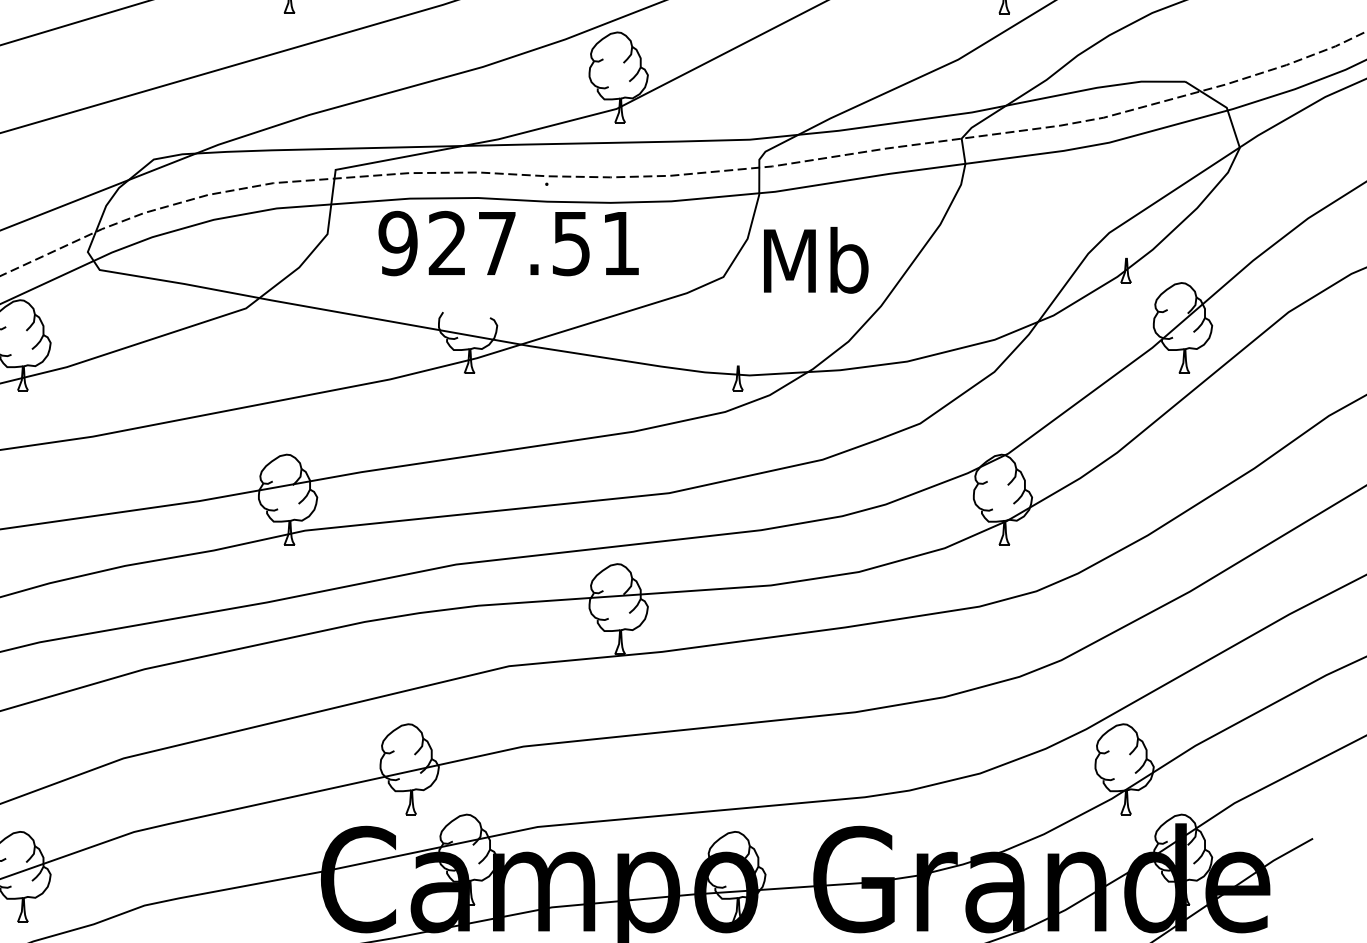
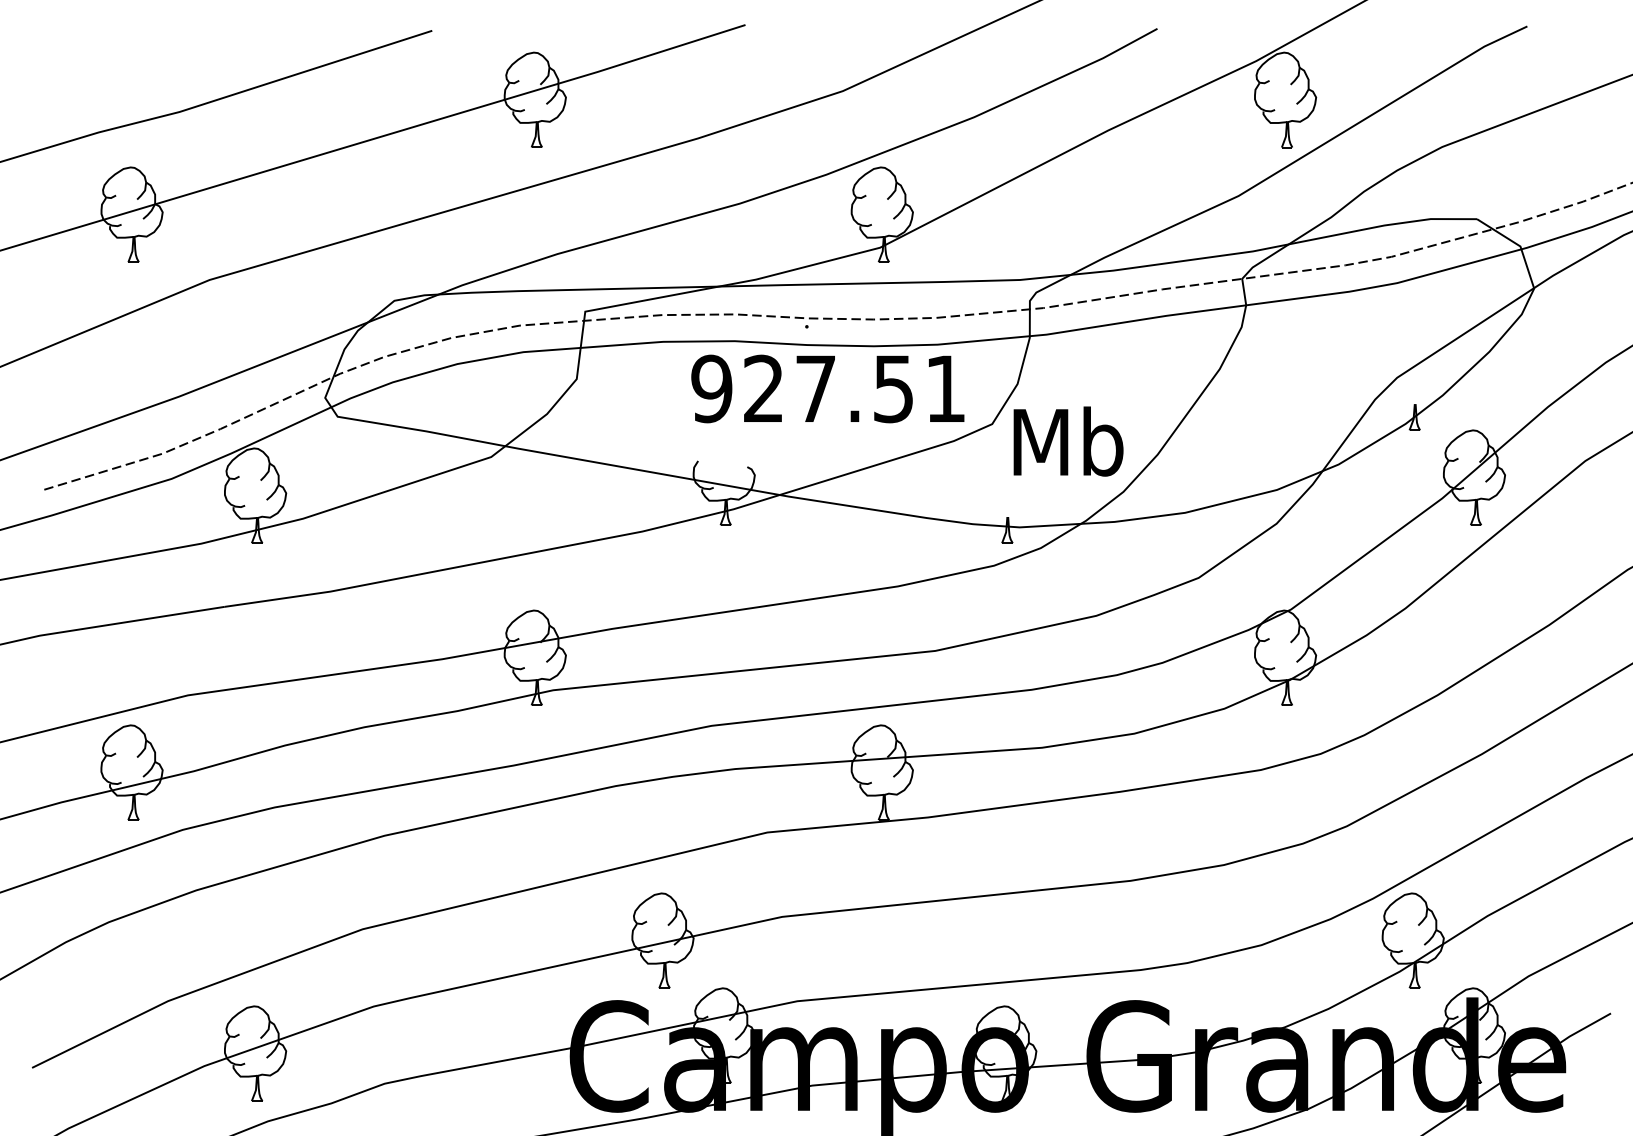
text: (508, 243) -> (827, 388), moved
text: (816, 260) -> (1068, 441), moved

